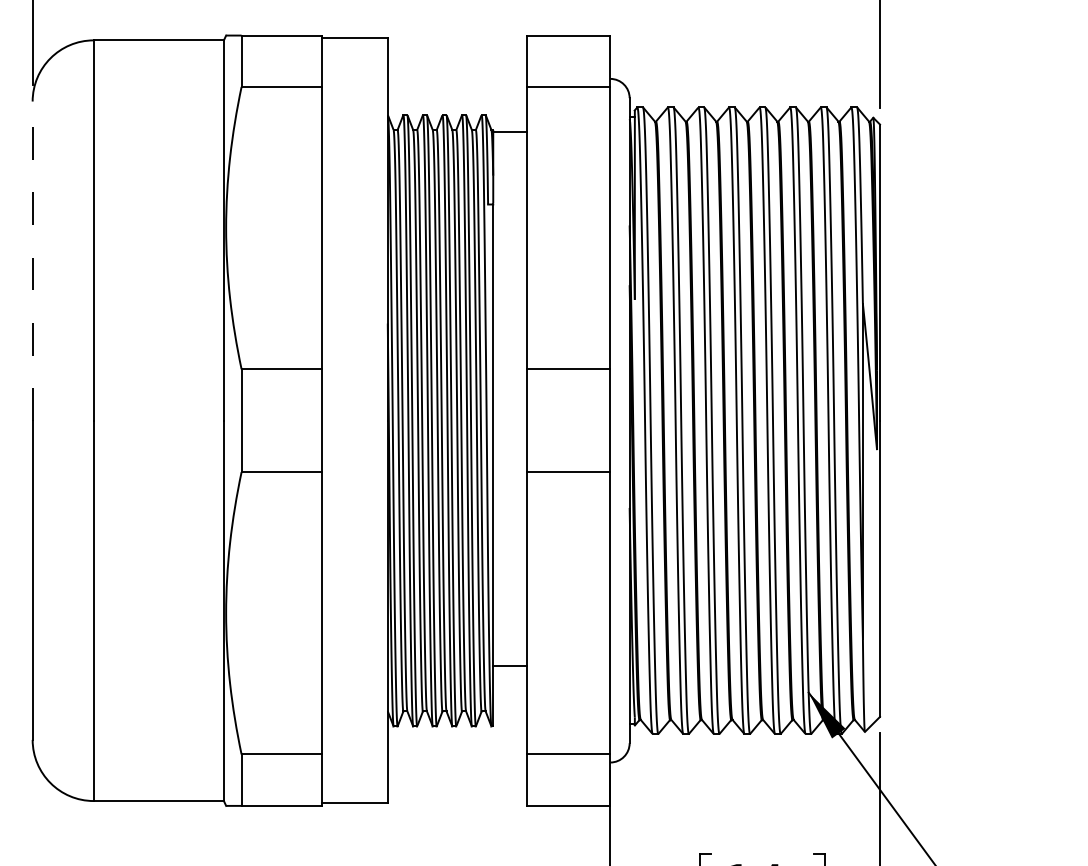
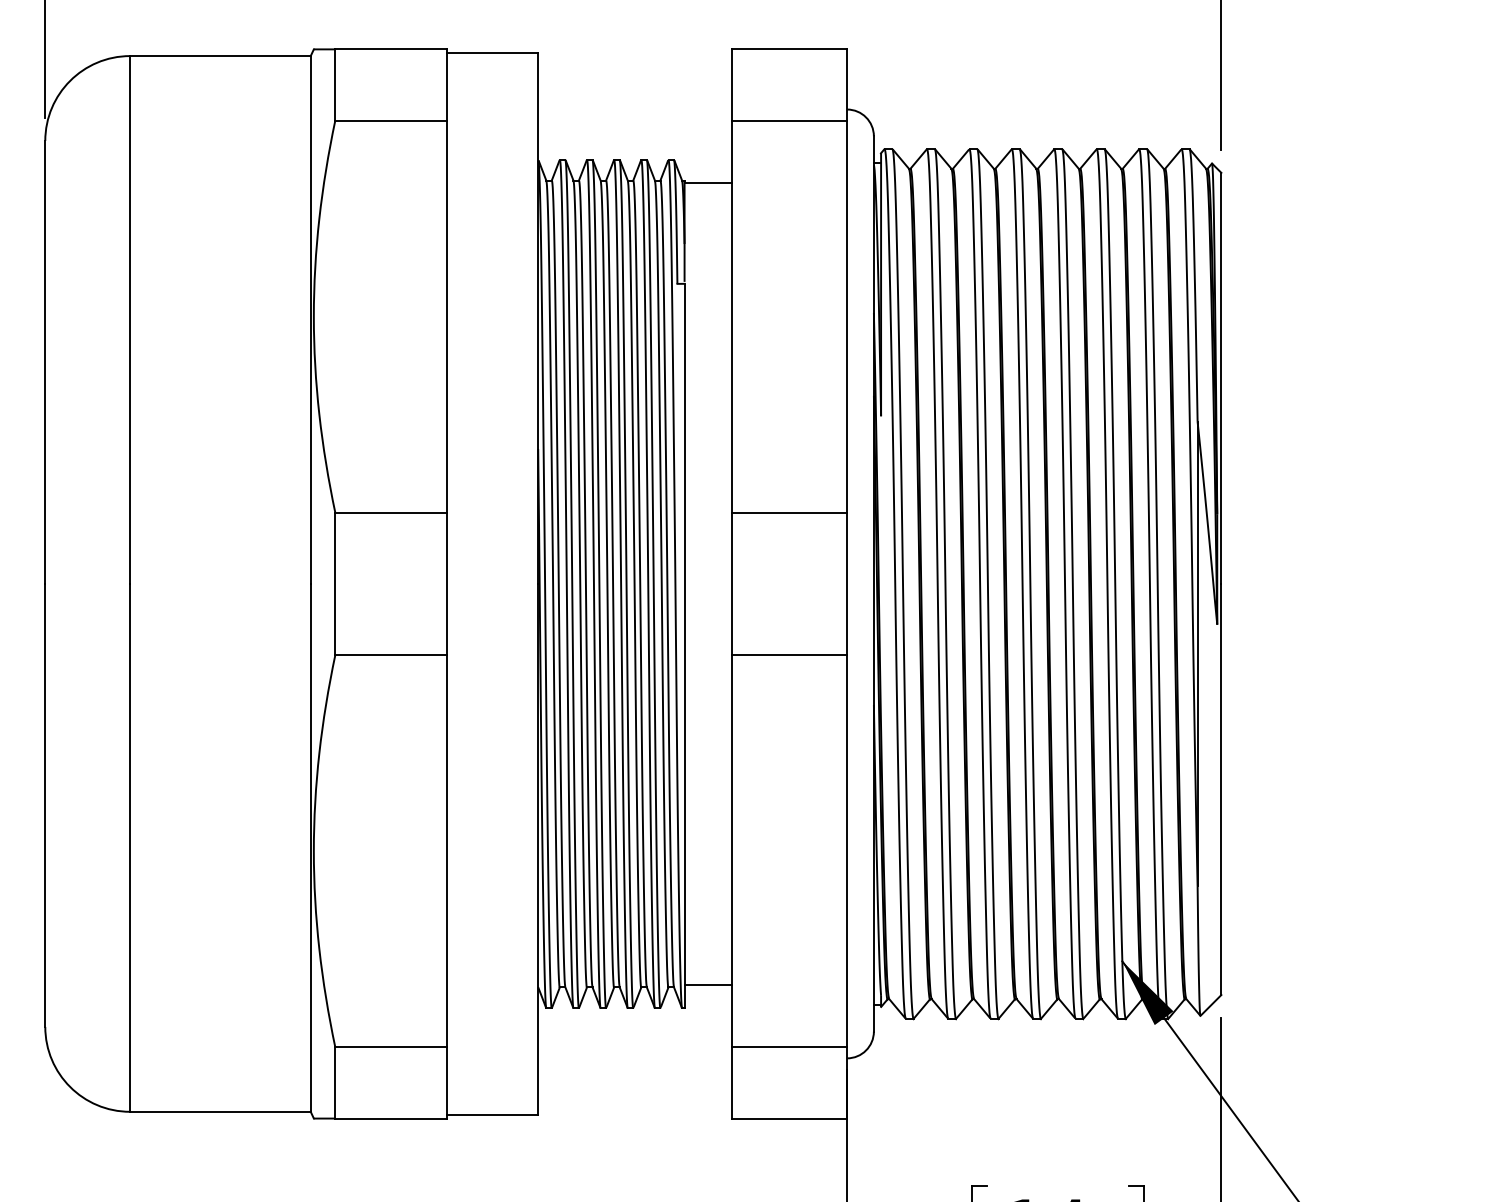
line: (32, 261) -> (45, 362), dashed -> solid
line: (509, 666) -> (707, 984), moved

